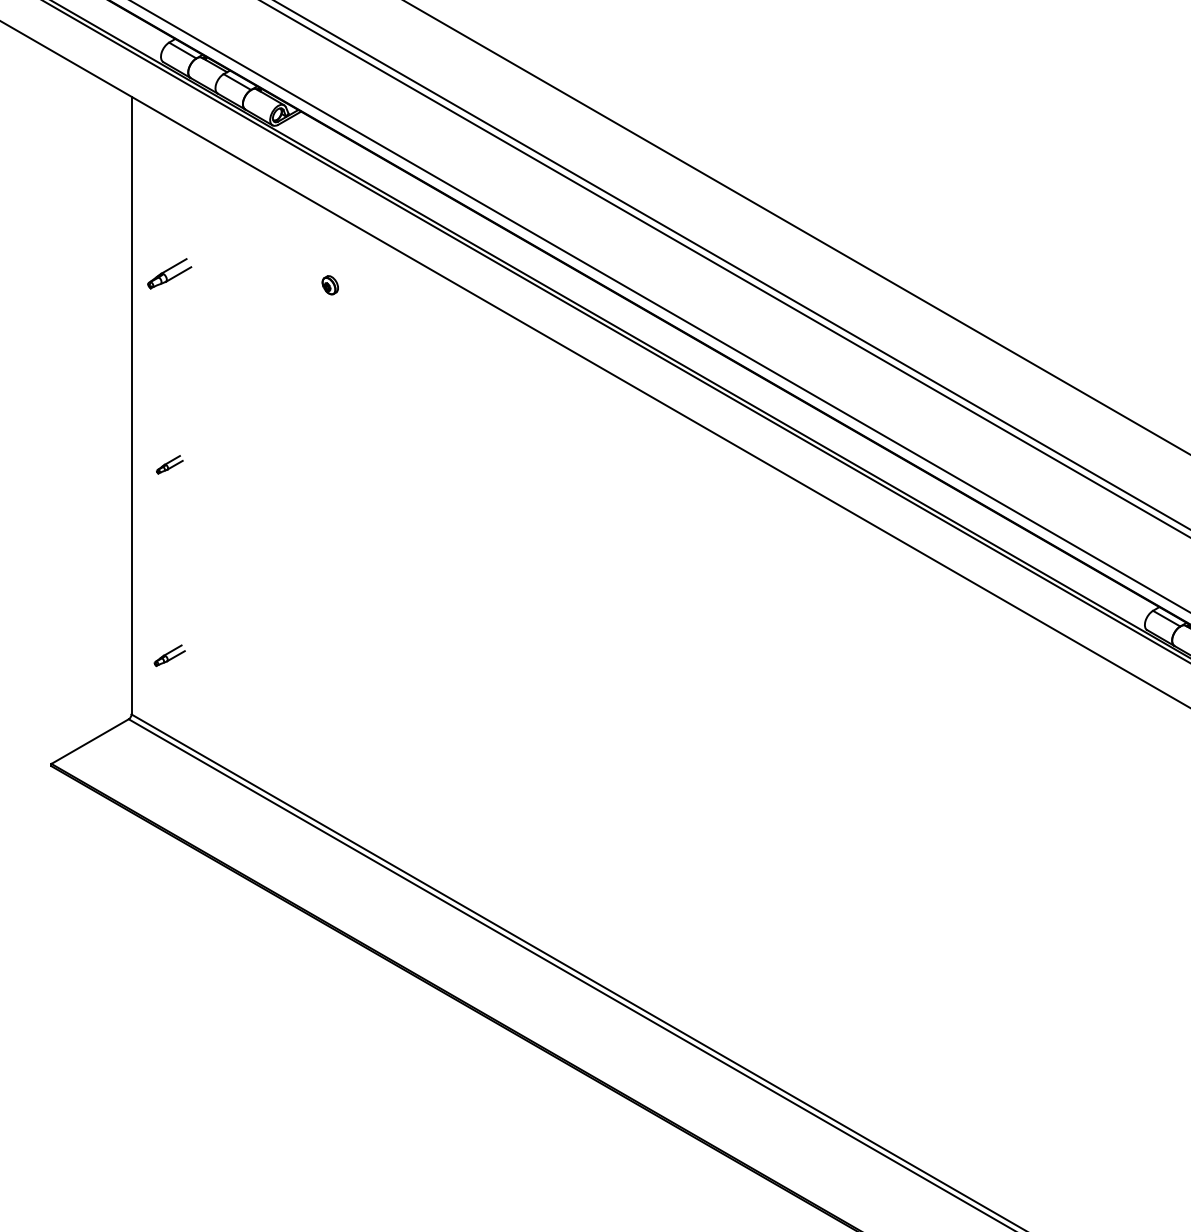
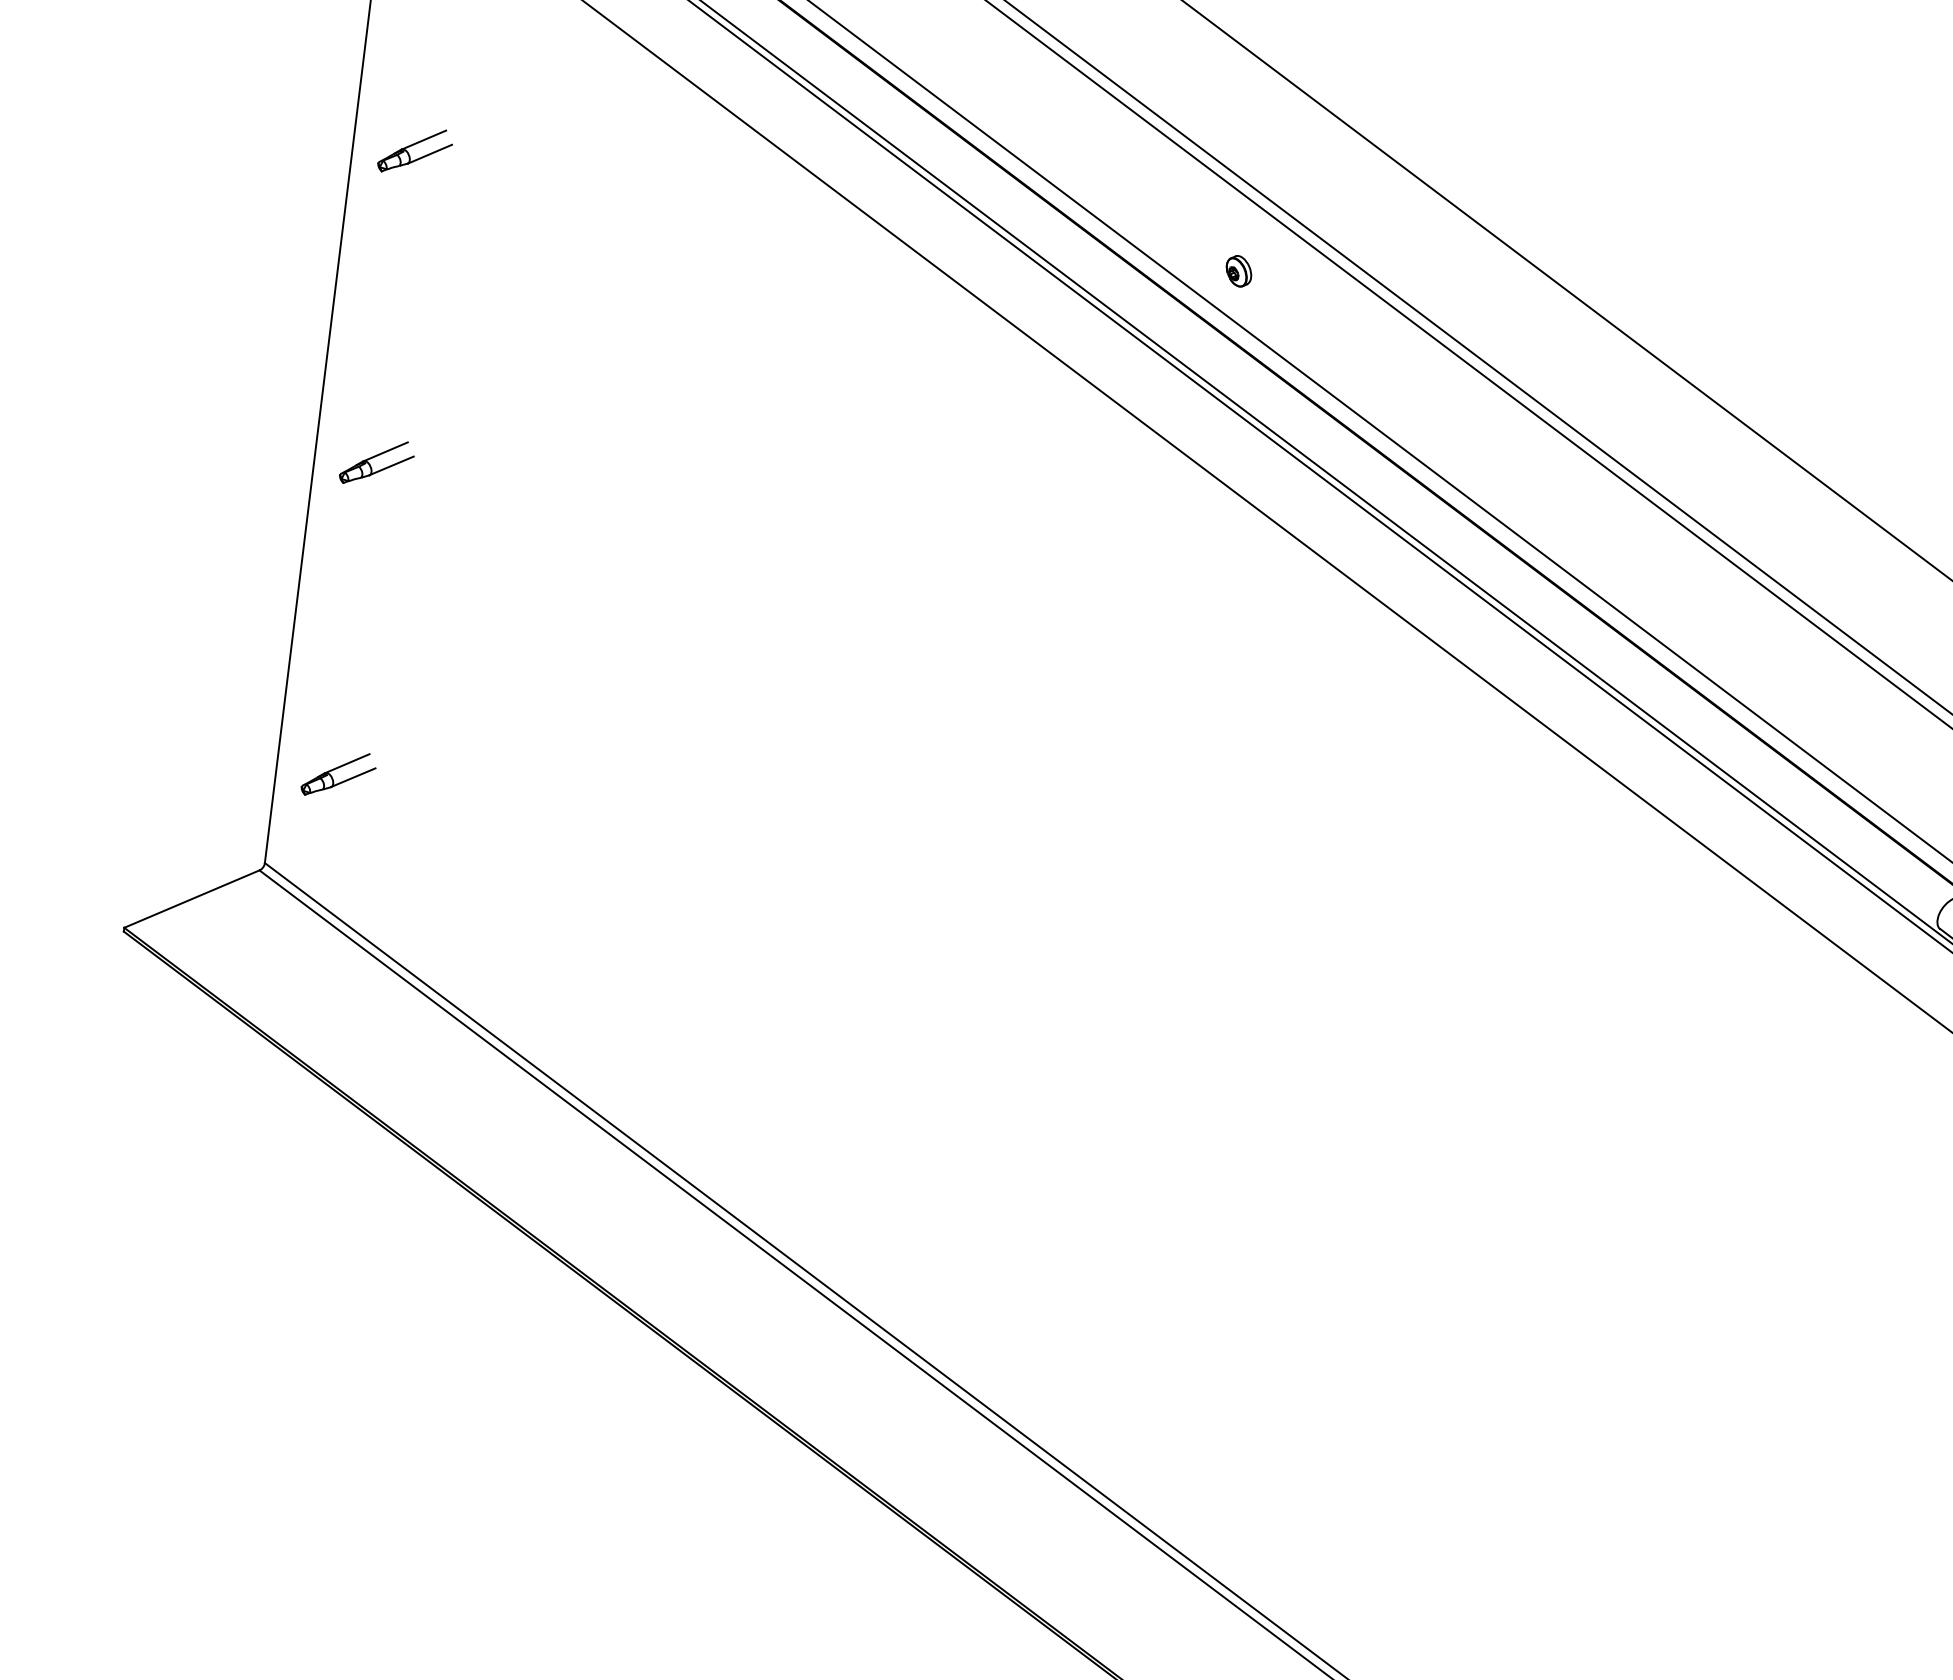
part: (329, 285) -> (1237, 271), moved
part: (169, 464) -> (377, 462), size x1.67
part: (169, 655) -> (338, 774), size x1.43

